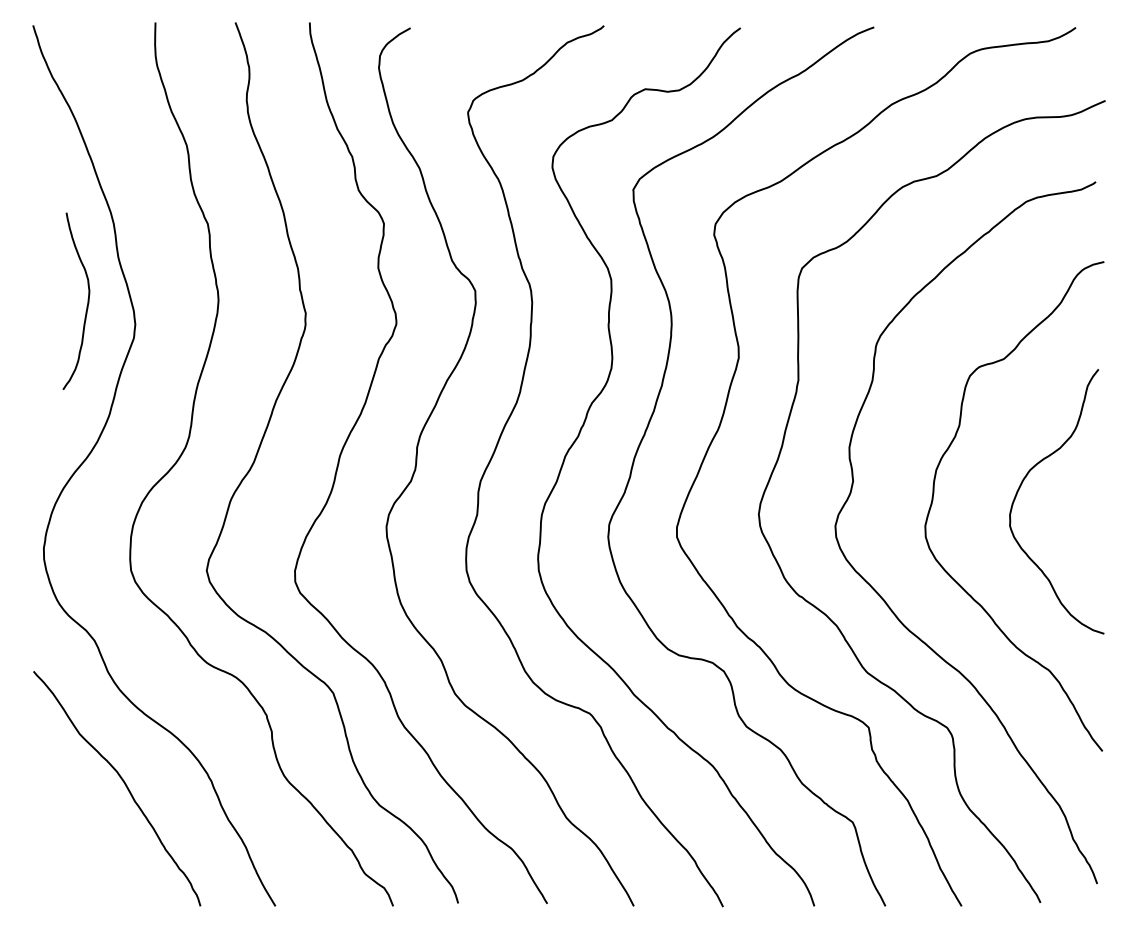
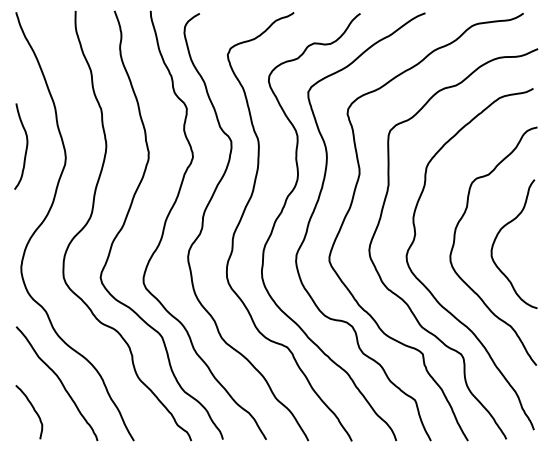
curve: (85, 305) -> (25, 148), moved
curve: (68, 843) -> (33, 410), added

